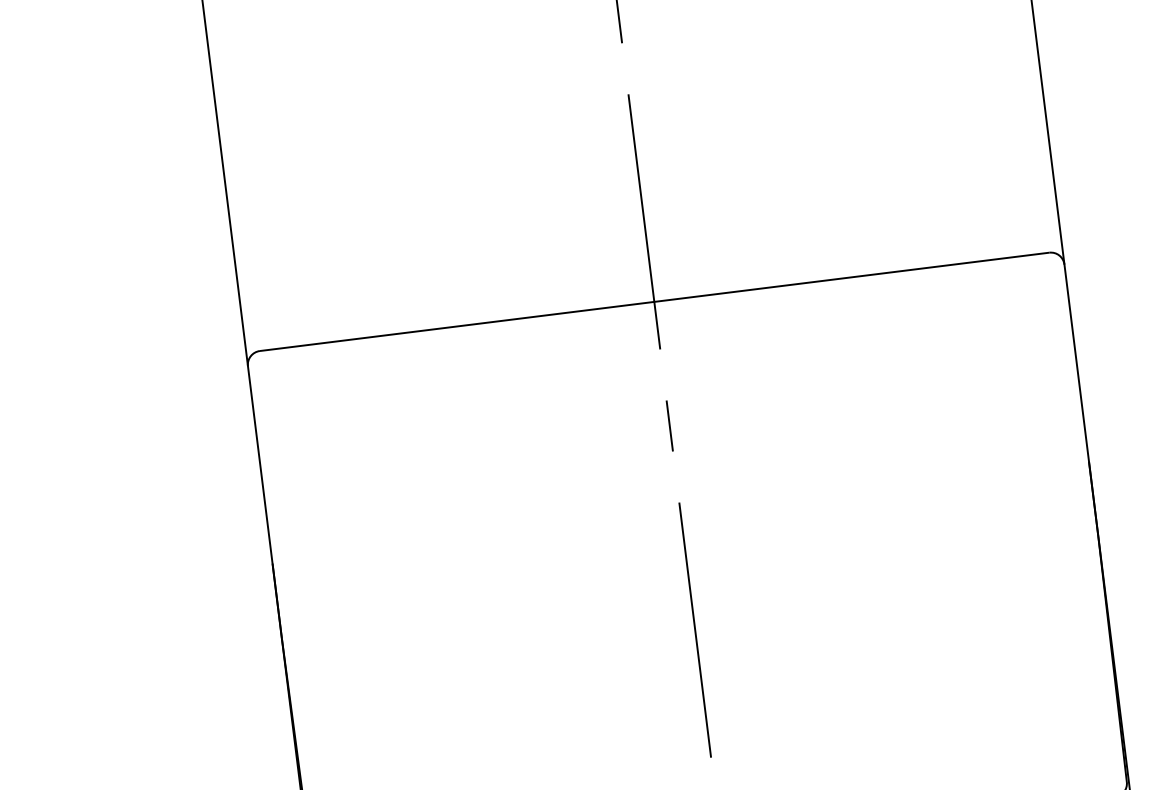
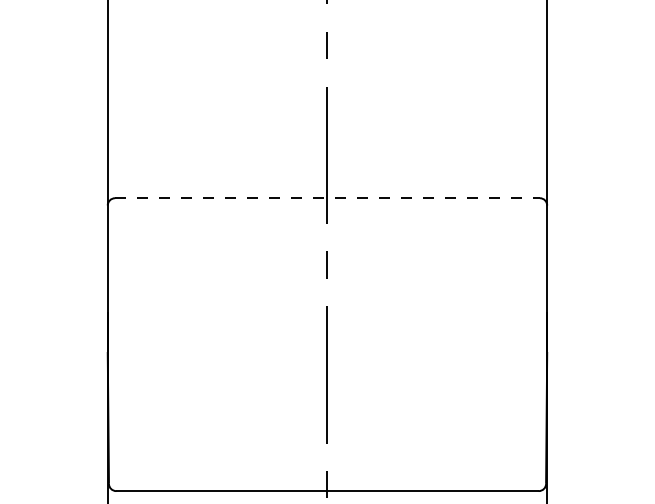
line: (656, 302) -> (328, 198), solid -> dashed

